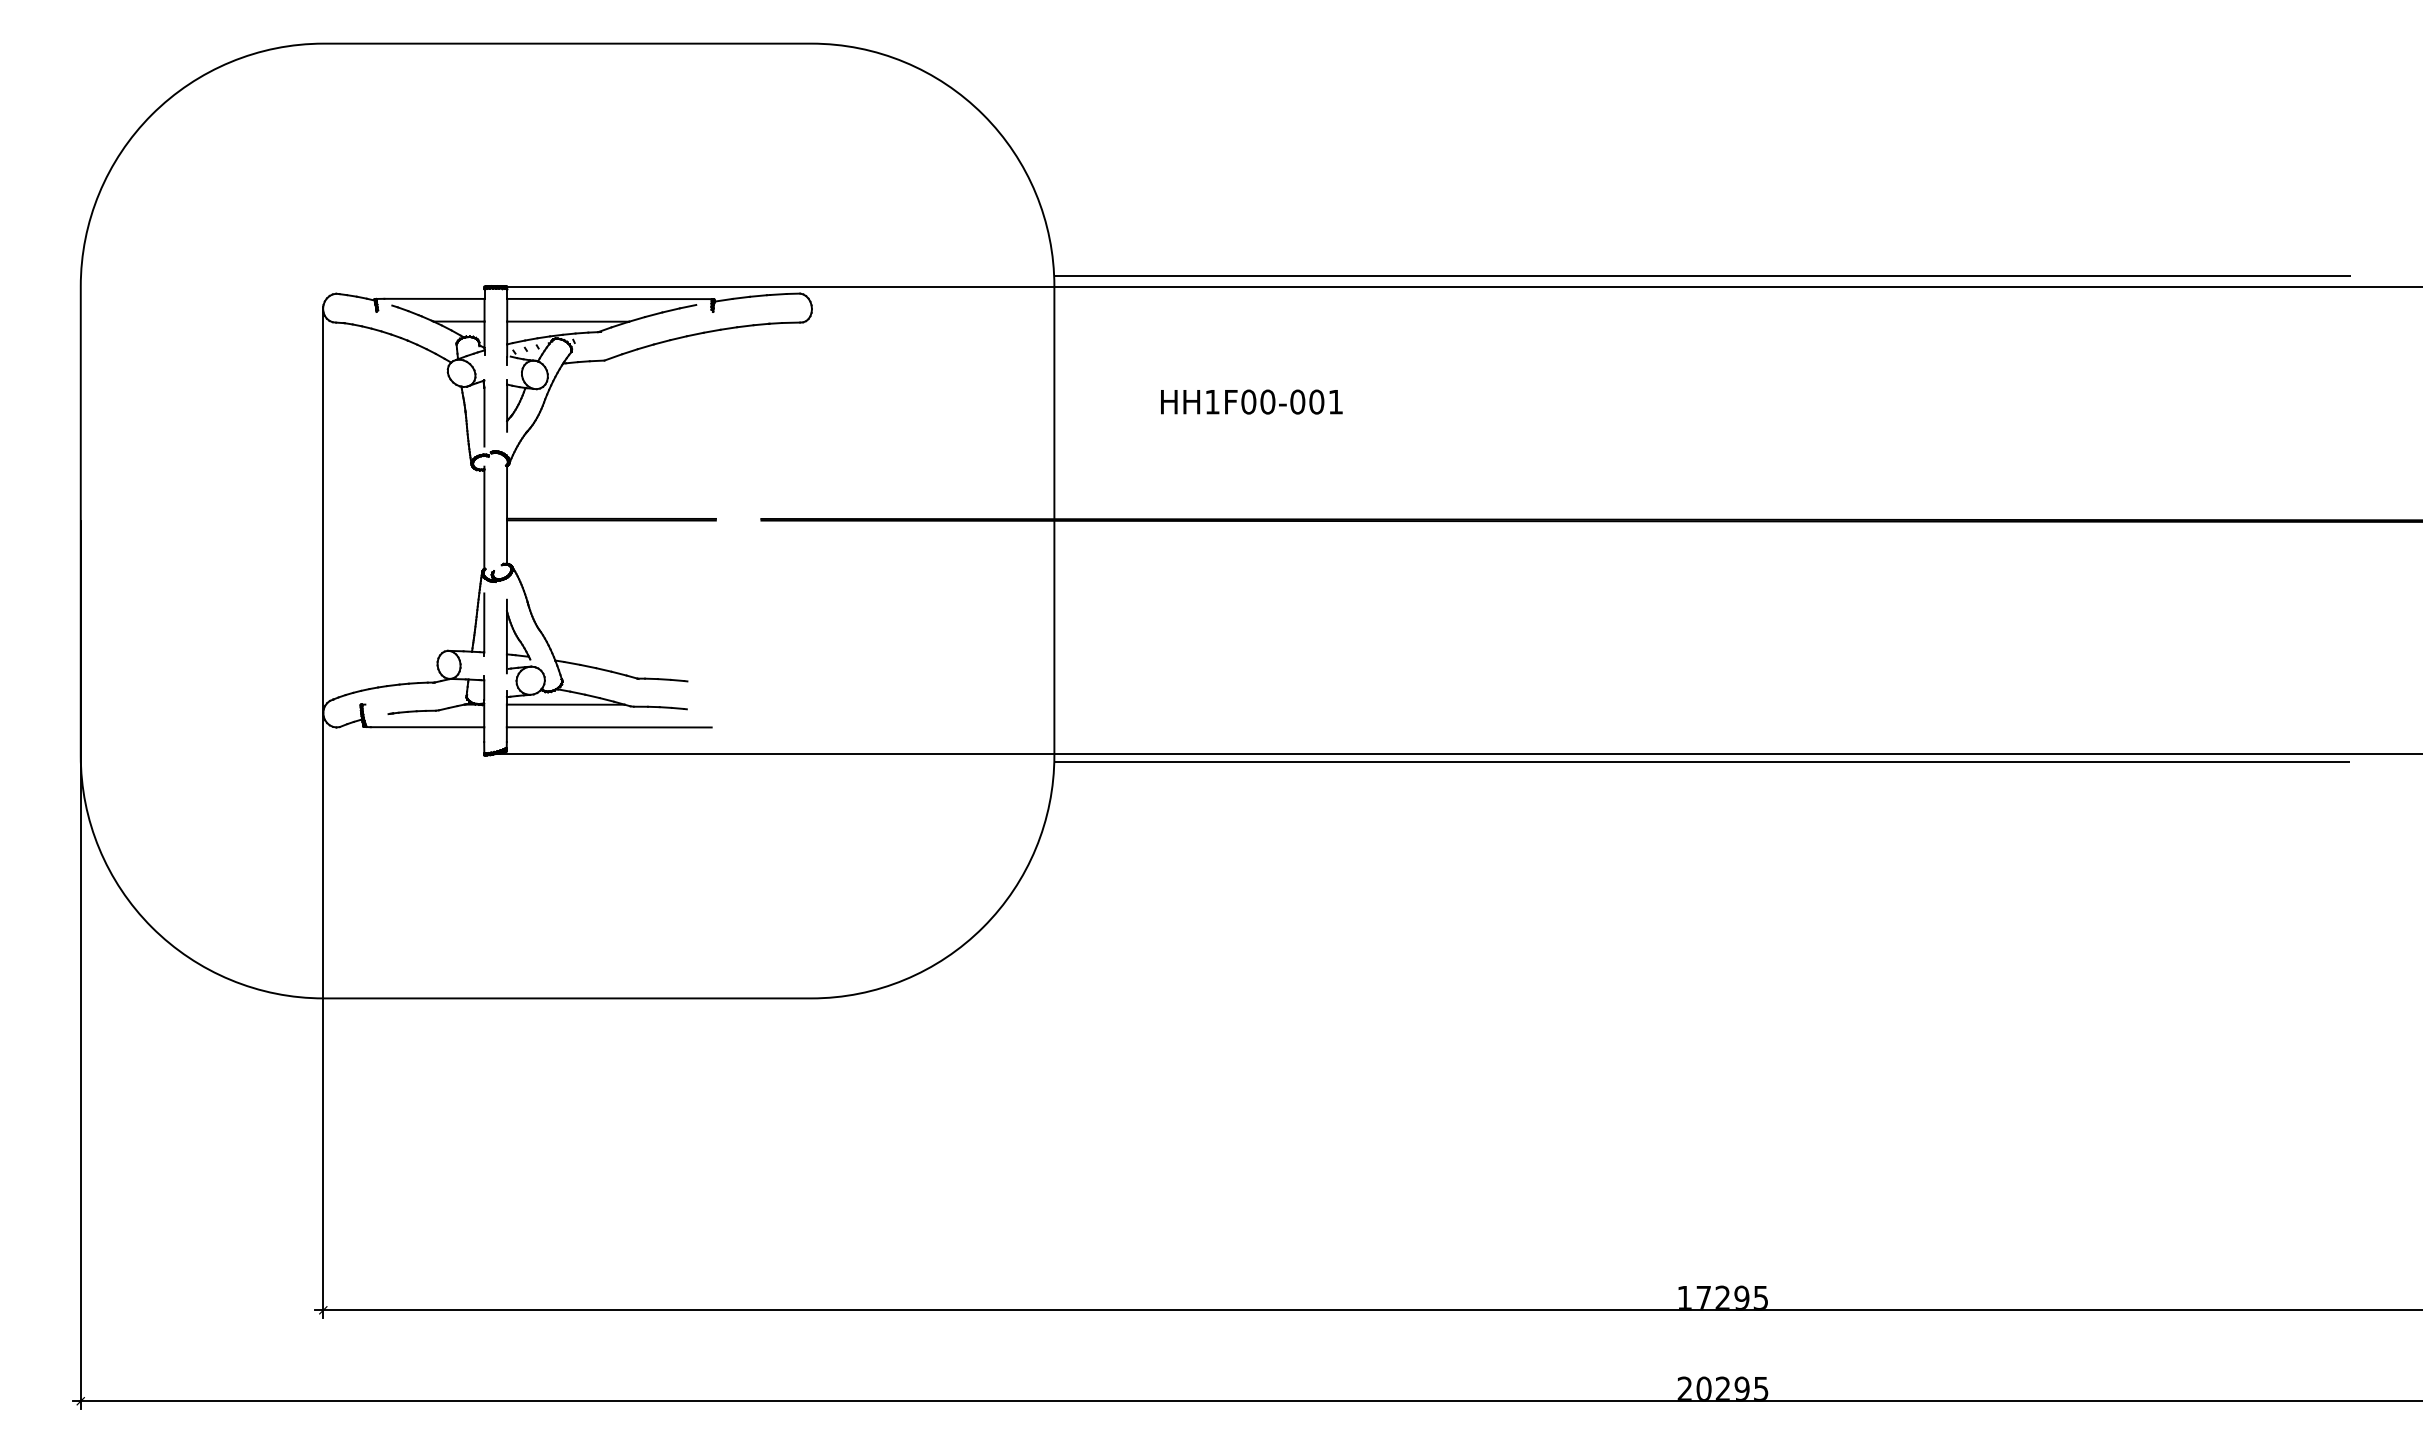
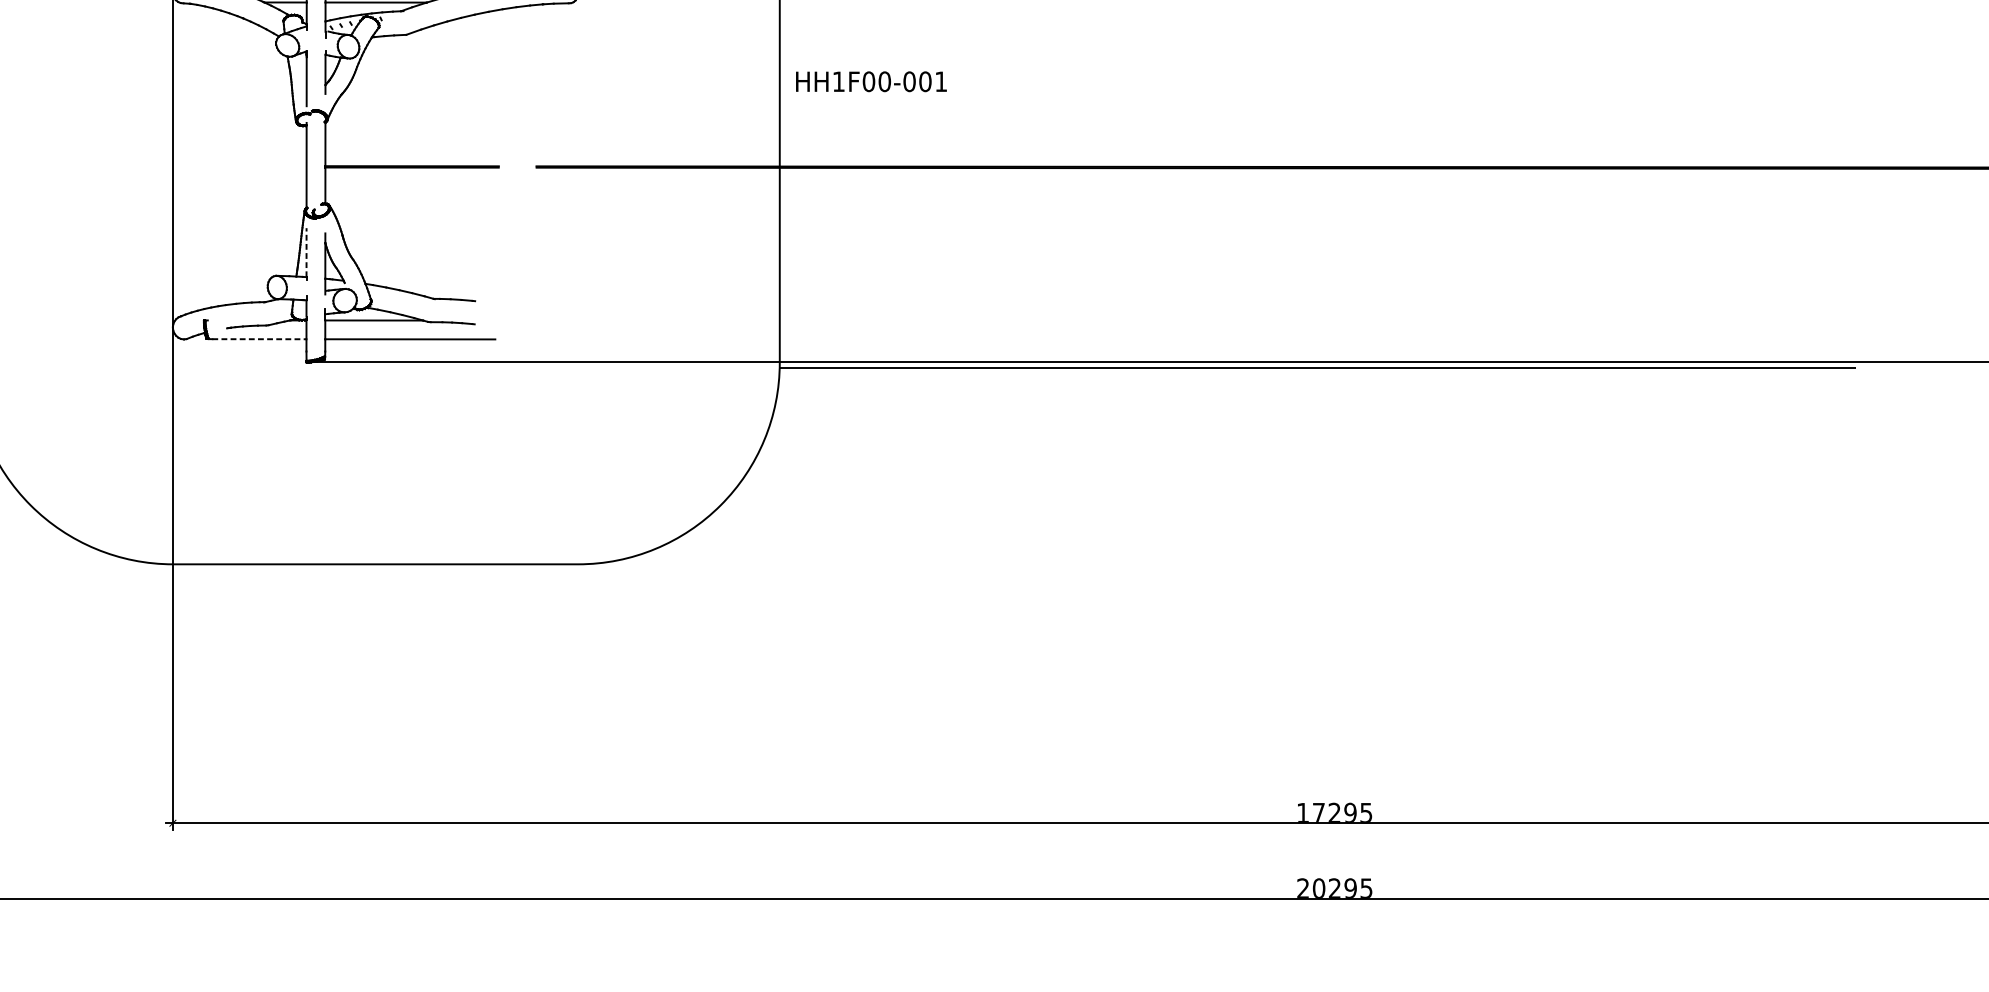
text: (1251, 401) -> (871, 81), moved
line: (484, 622) -> (306, 252), solid -> dashed
line: (427, 727) -> (259, 339), solid -> dashed

